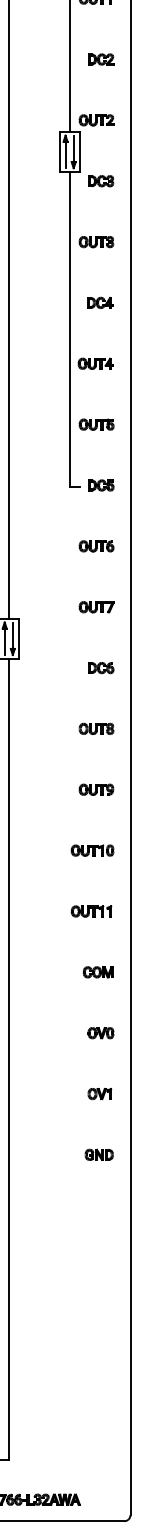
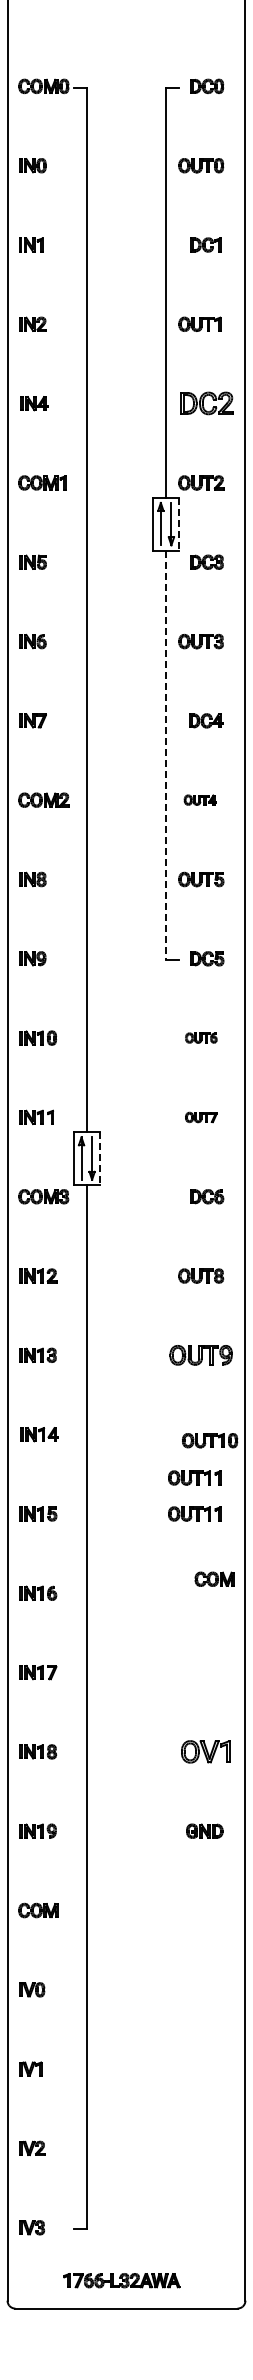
part: (101, 59) -> (207, 403), size x1.6
line: (79, 152) -> (179, 524), solid -> dashed
line: (69, 329) -> (166, 755), solid -> dashed
part: (95, 363) -> (200, 799), size x0.7
part: (96, 545) -> (201, 1037), size x0.7
part: (96, 607) -> (201, 1117), size x0.7
line: (19, 639) -> (100, 1159), solid -> dashed
part: (95, 789) -> (200, 1355), size x1.4
part: (92, 850) -> (210, 1440), moved
part: (91, 883) -> (194, 1477), added
part: (98, 971) -> (214, 1578), moved
part: (100, 1033) -> (206, 1672), removed
part: (99, 1093) -> (205, 1751), size x1.6

